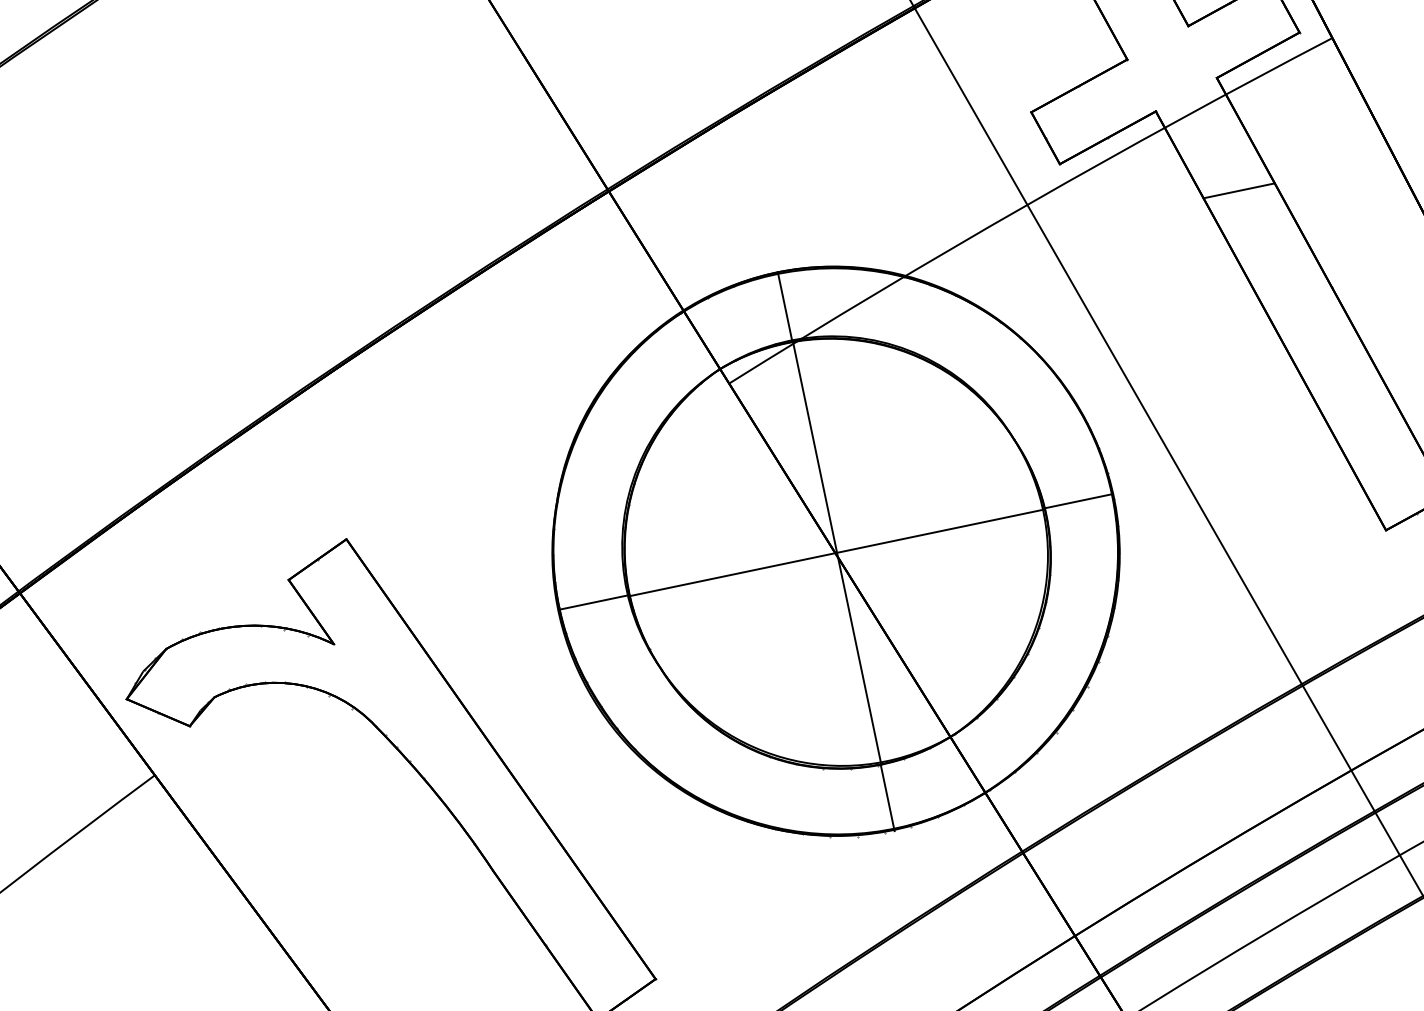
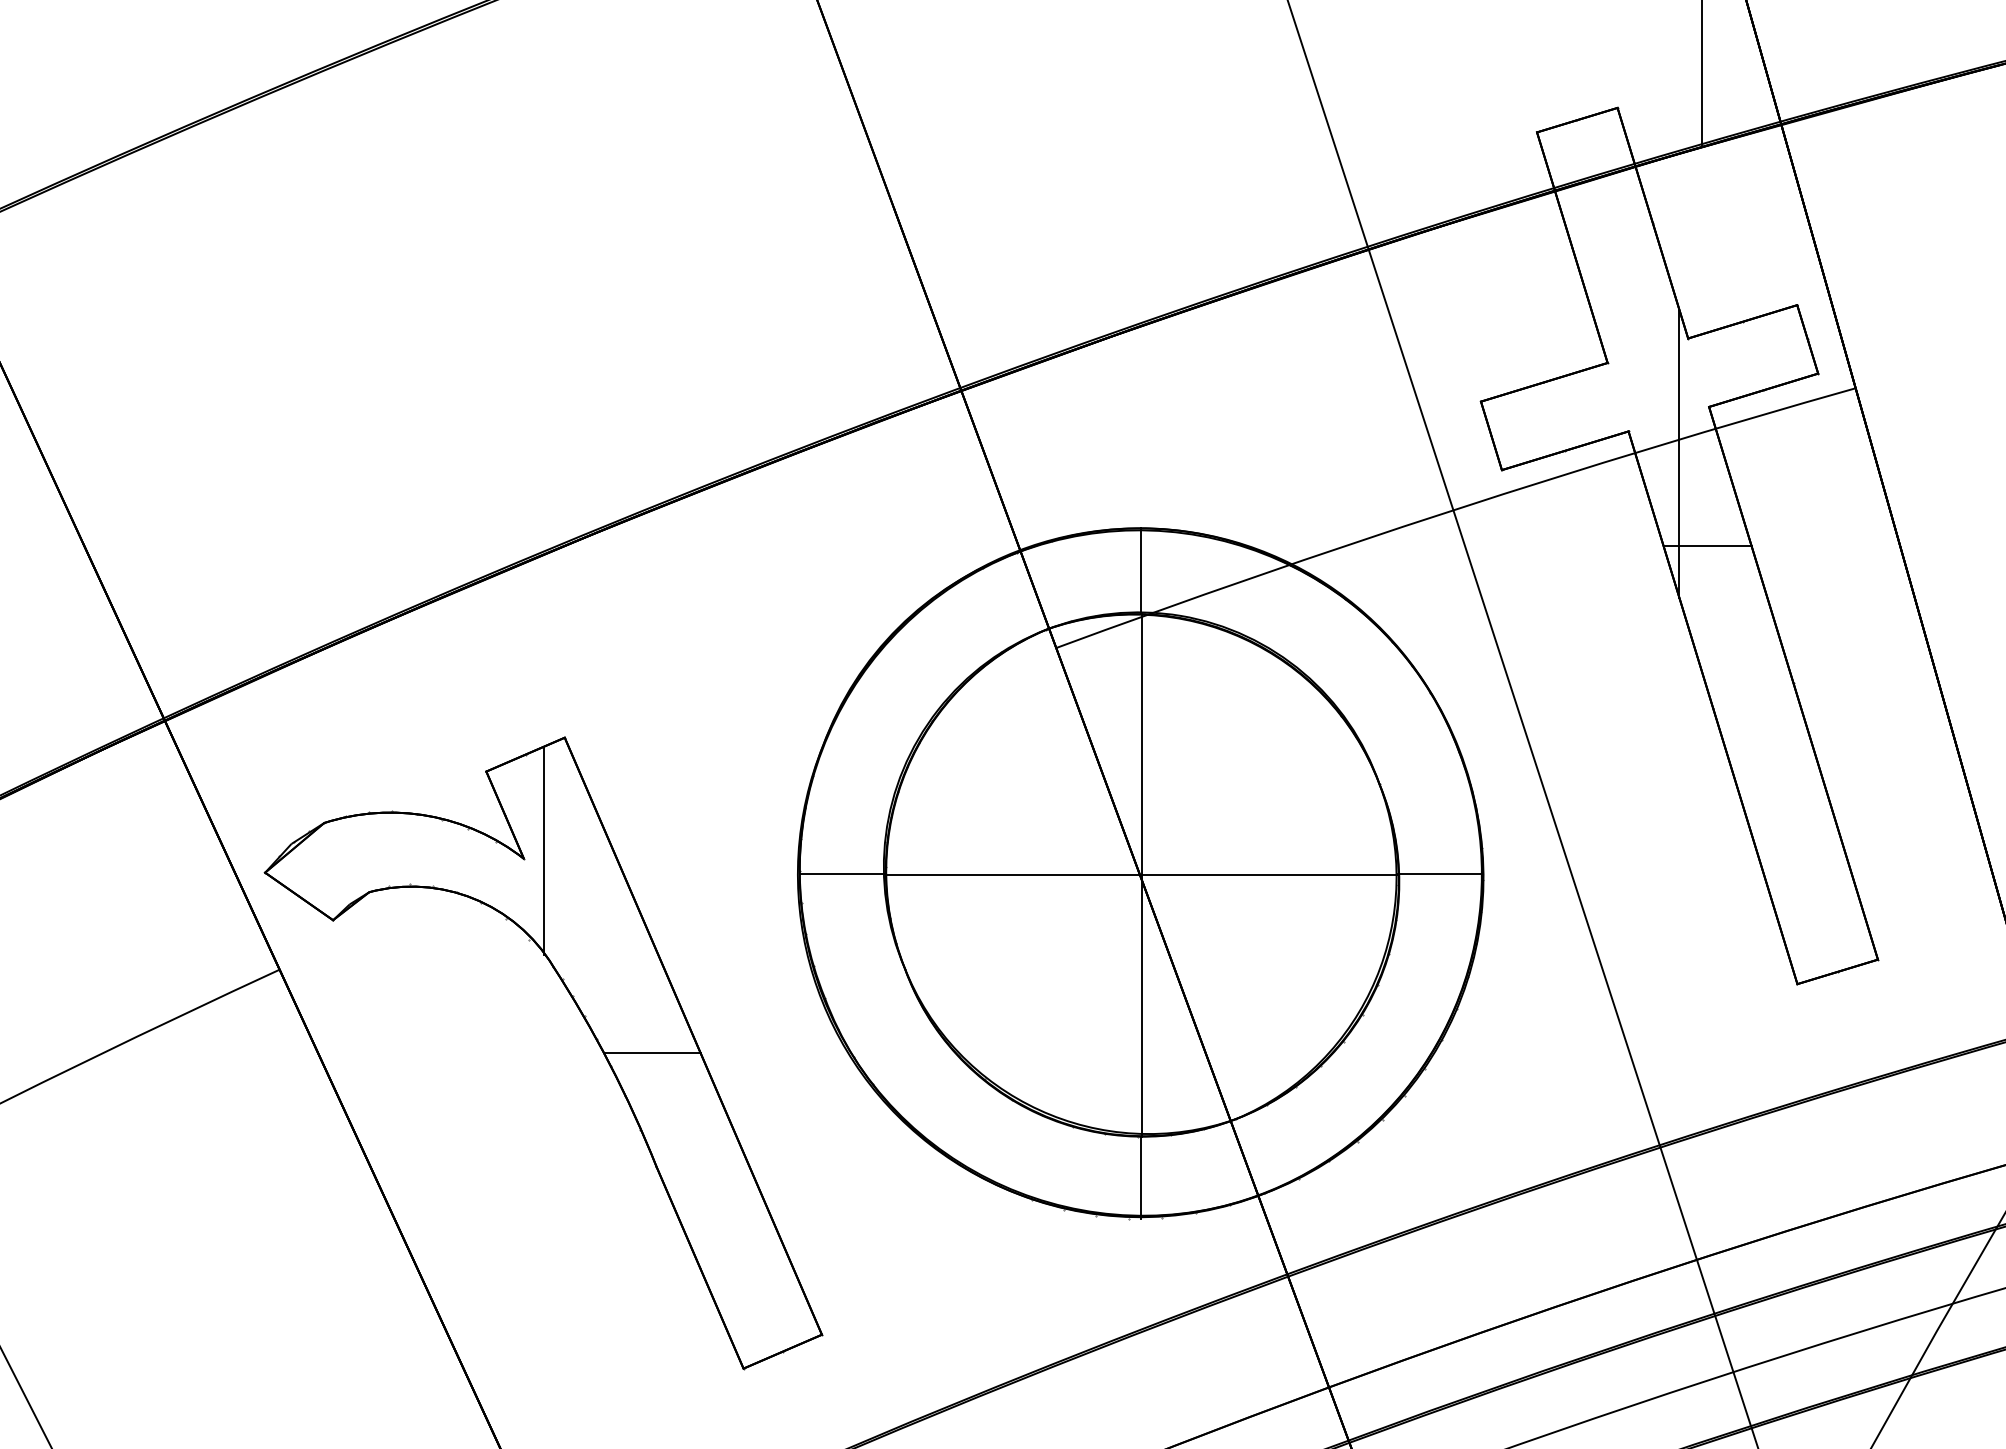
line: (1200, 121) -> (1679, 454), added
line: (348, 634) -> (543, 850), added
line: (470, 780) -> (652, 1053), added

